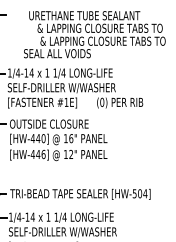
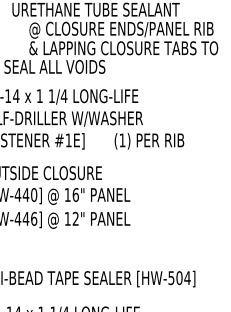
text: (99, 28) -> (118, 28), & LAPPING CLOSURE TABS TO -> @ CLOSURE ENDS/PANEL RIB
text: (102, 101) -> (122, 139), (0) -> (1)

